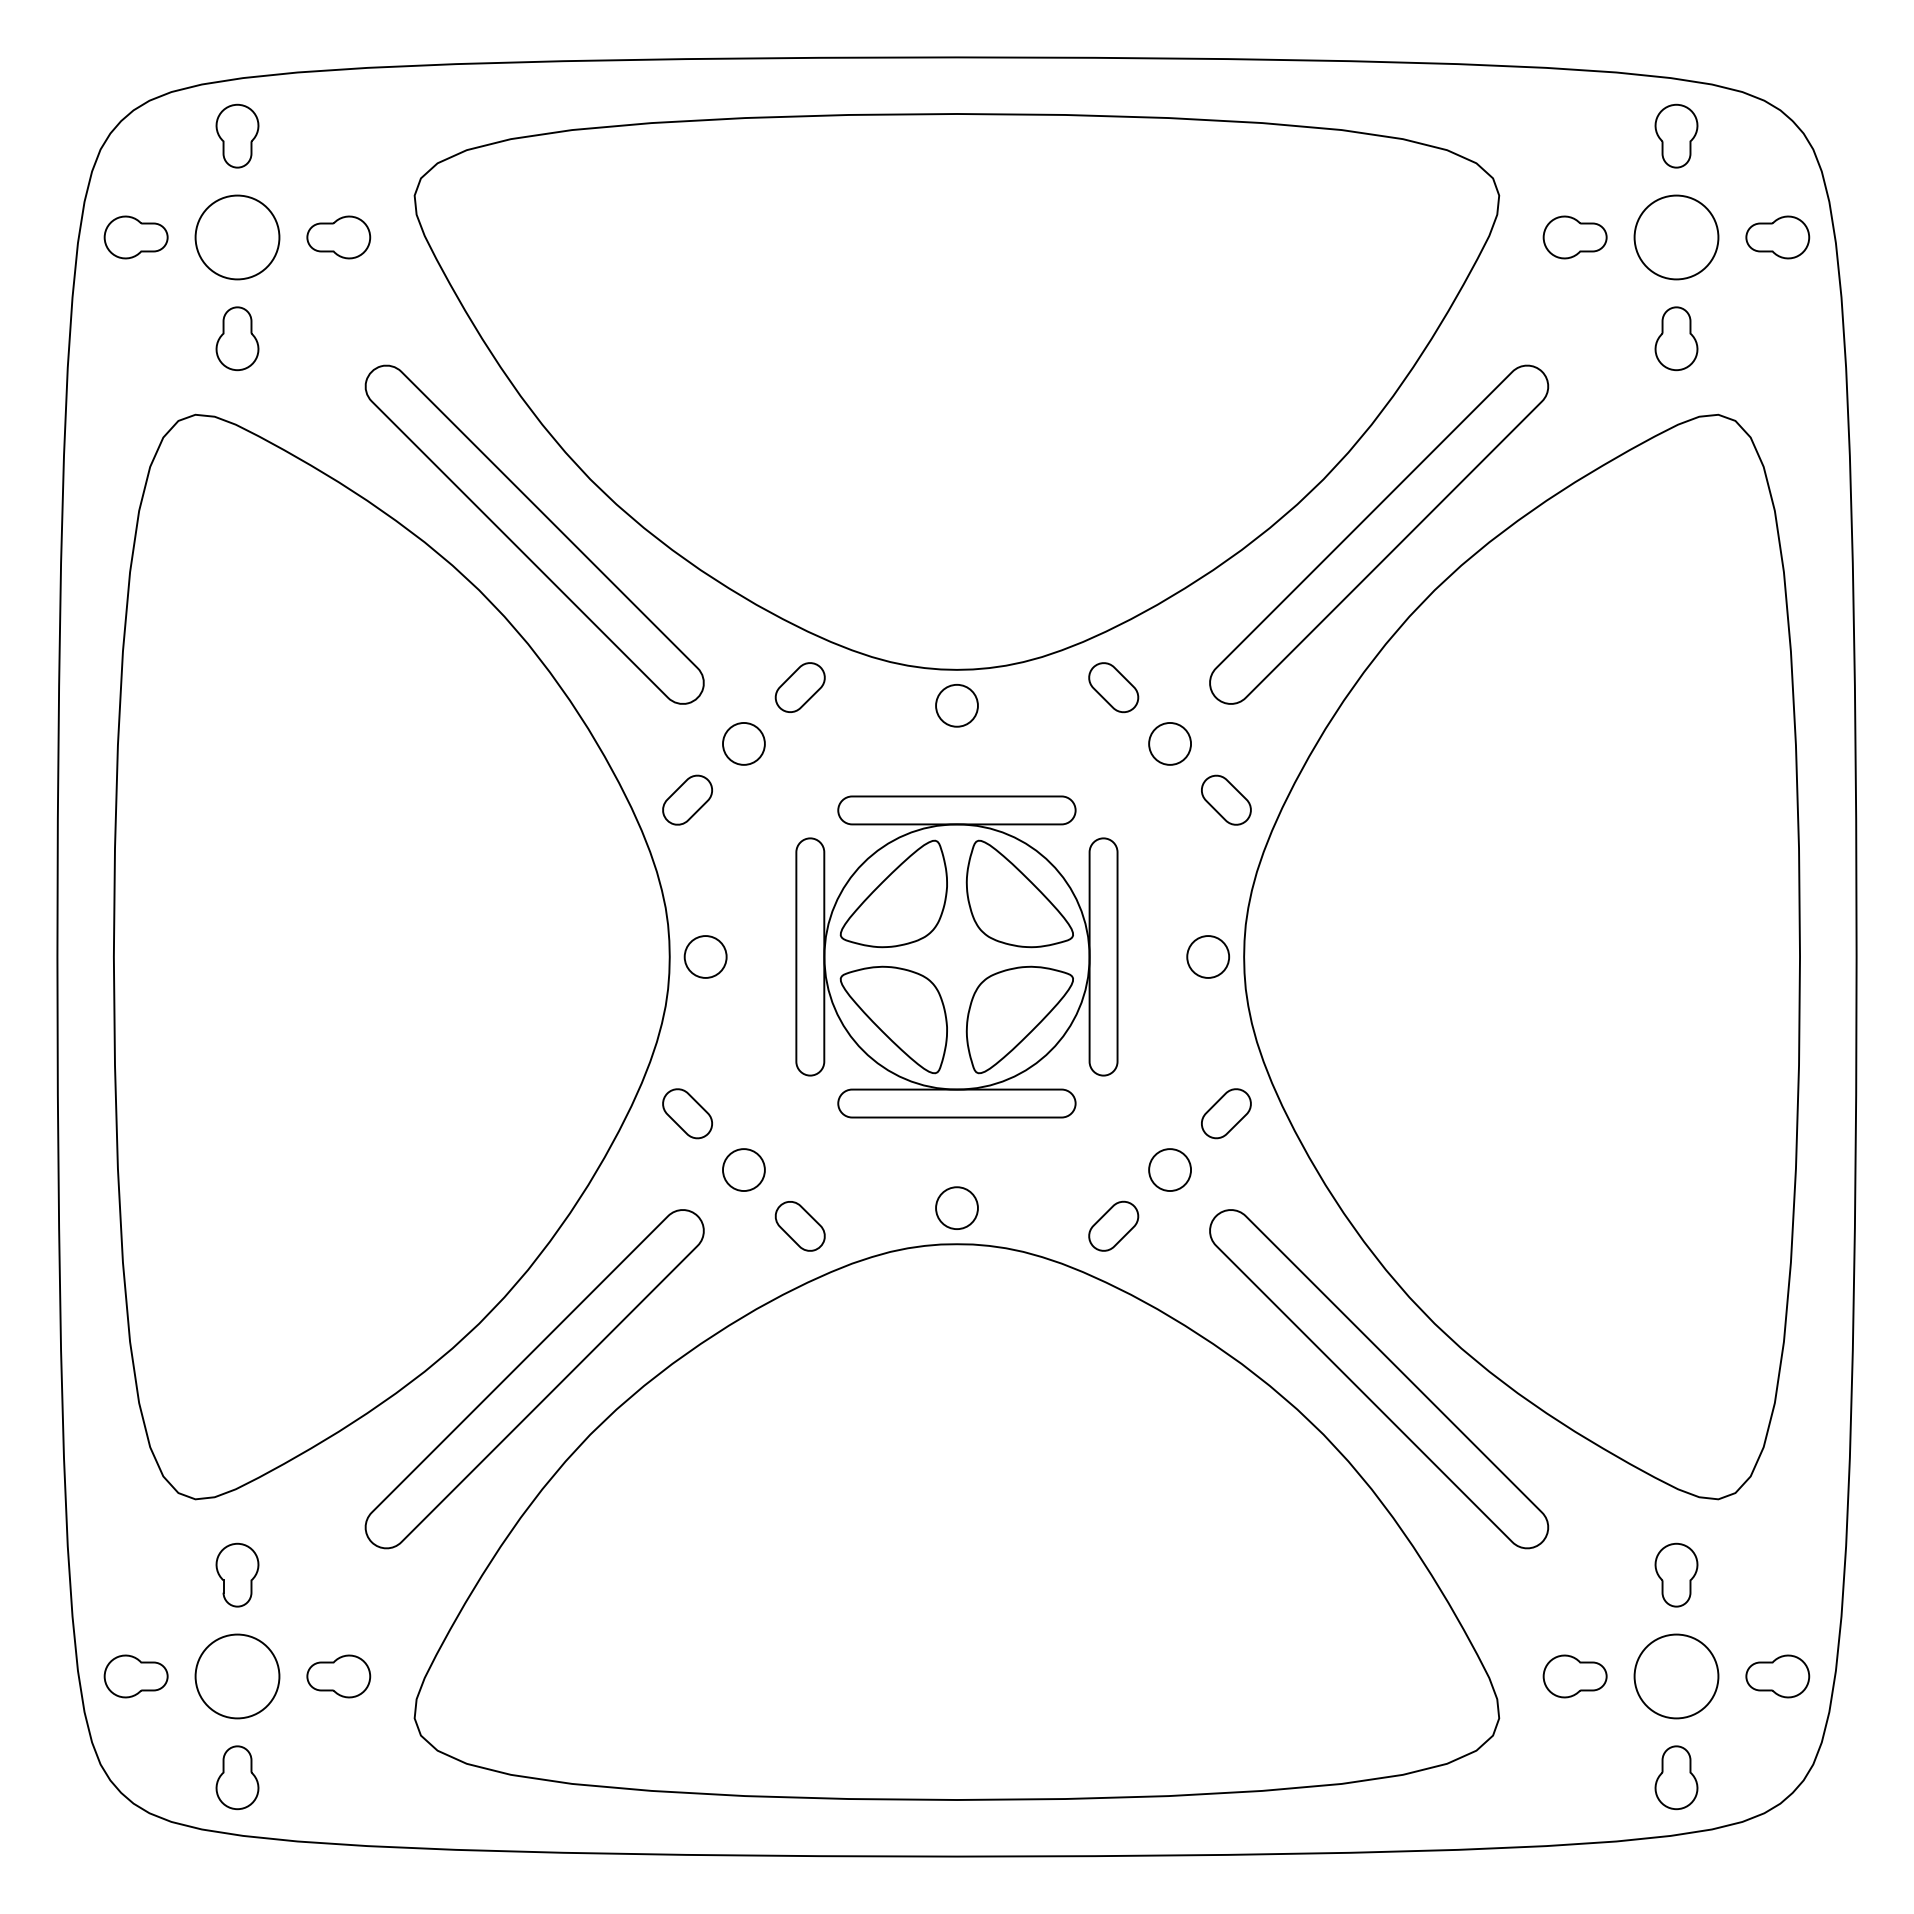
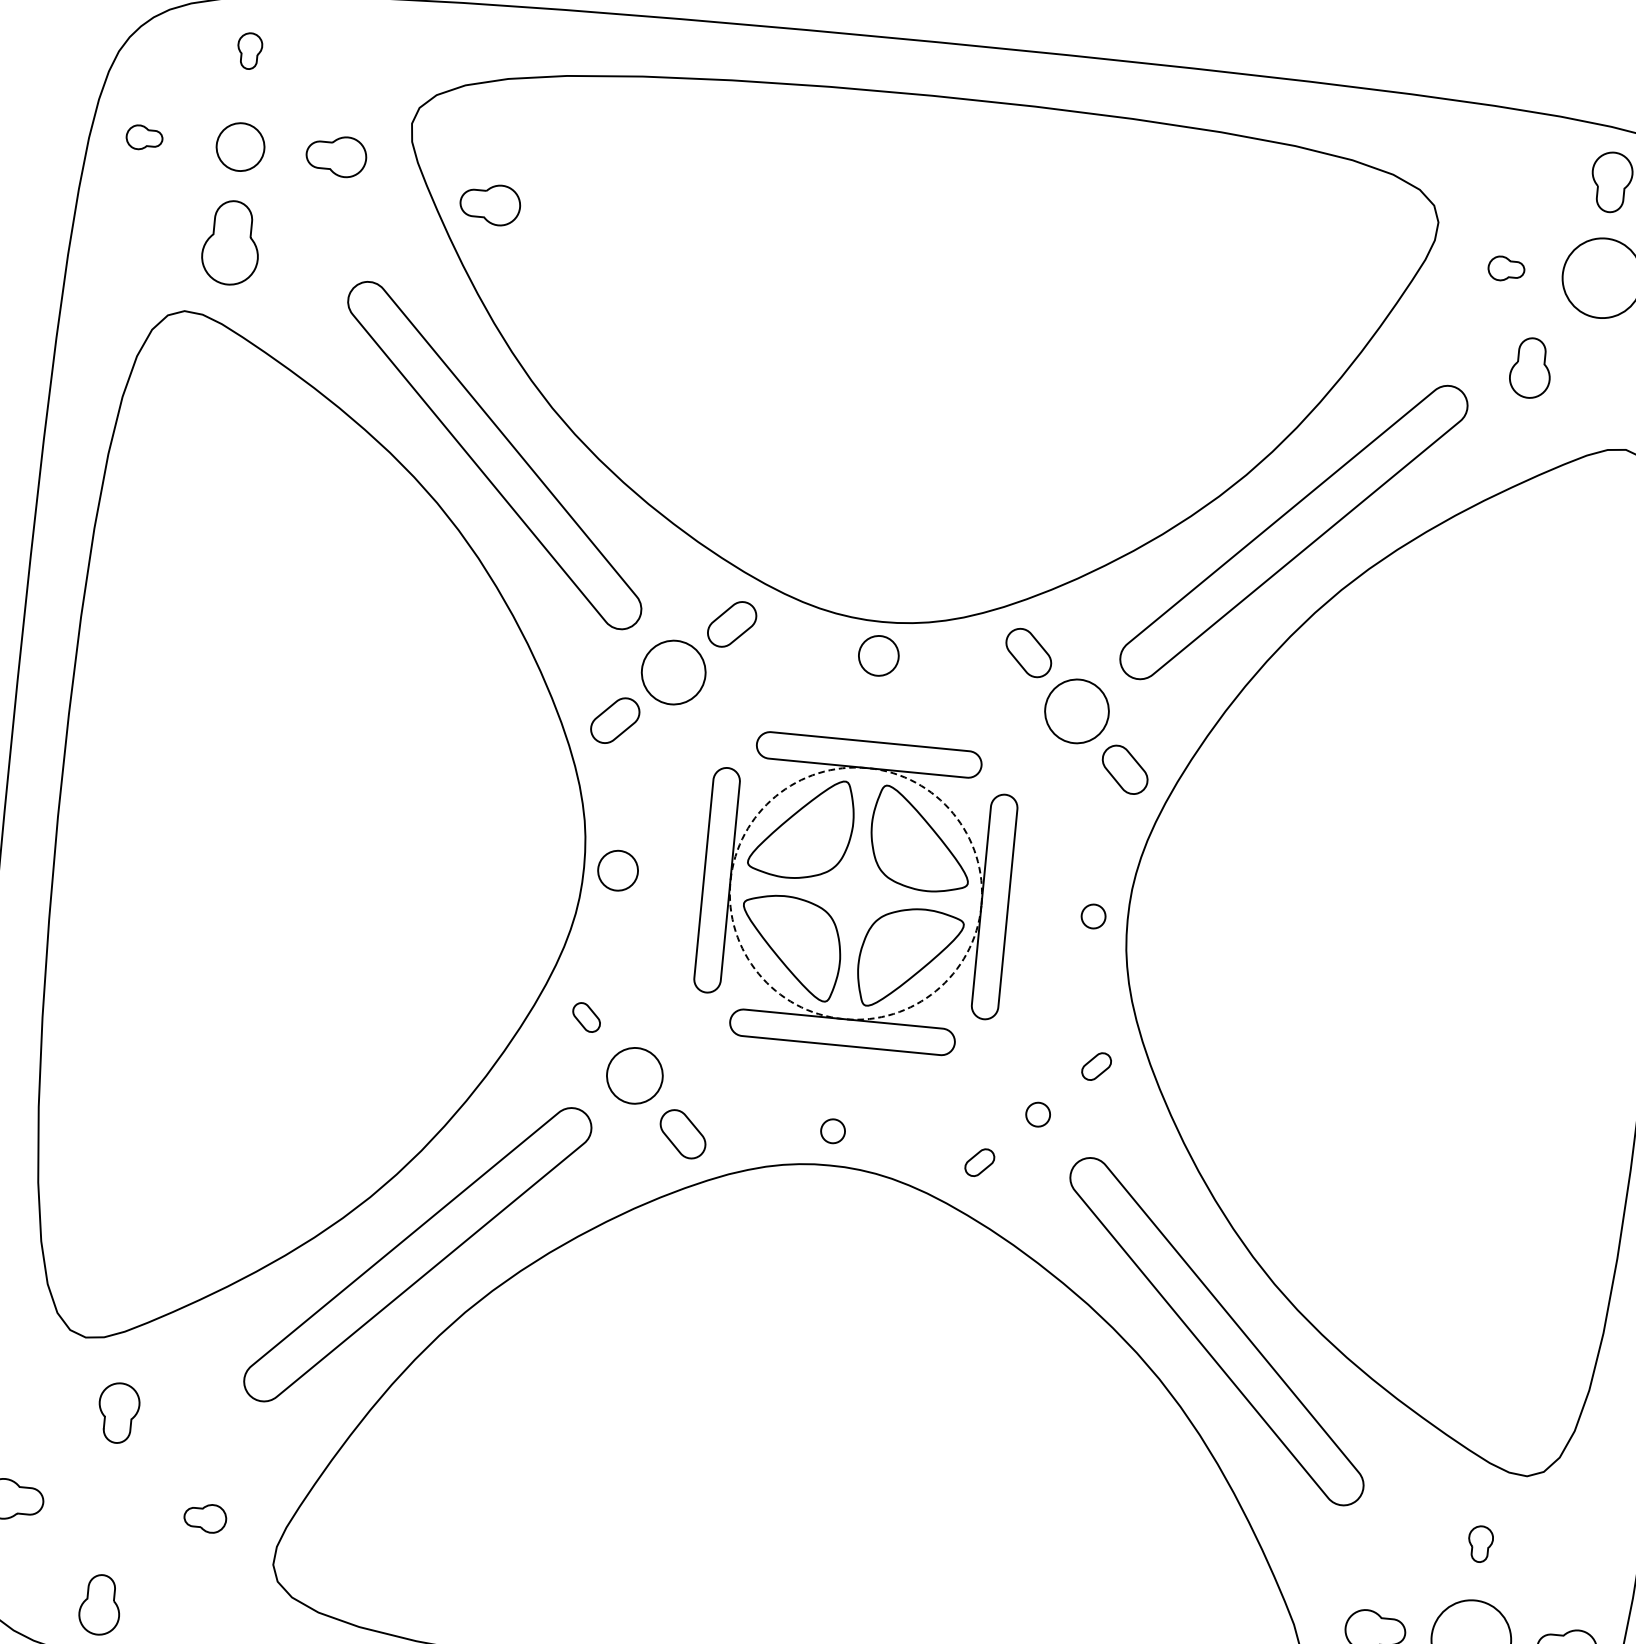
part: (237, 135) -> (249, 50), size x0.6
part: (135, 237) -> (144, 137), size x0.6
circle: (237, 237) -> (240, 147), size x0.6
part: (1574, 237) -> (1505, 268), size x0.6
part: (504, 272) -> (490, 204), added
part: (237, 338) -> (231, 242), size x1.4
part: (1676, 338) -> (1530, 367), moved
circle: (743, 743) -> (673, 672), size x1.6
circle: (1170, 743) -> (1077, 711), size x1.6
circle: (956, 956) -> (855, 893), solid -> dashed
circle: (1207, 956) -> (1093, 916), size x0.6
part: (687, 1113) -> (586, 1017), size x0.6
part: (1226, 1113) -> (1096, 1066), size x0.6
circle: (743, 1170) -> (634, 1076), size x1.4
circle: (1170, 1170) -> (1038, 1115), size x0.6
circle: (956, 1207) -> (832, 1130), size x0.6
part: (1113, 1225) -> (979, 1162), size x0.6
part: (1676, 1574) -> (1480, 1543), size x0.6
circle: (237, 1676) -> (109, 1509), removed
part: (338, 1676) -> (205, 1518), size x0.7

